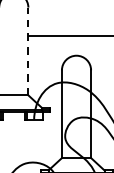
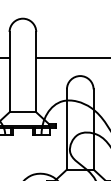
line: (28, 50) -> (36, 71), dashed -> solid

